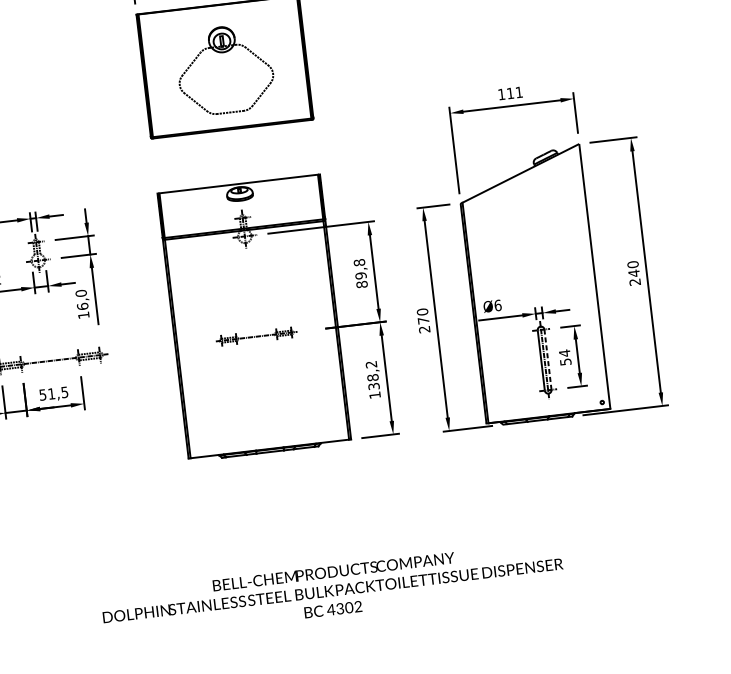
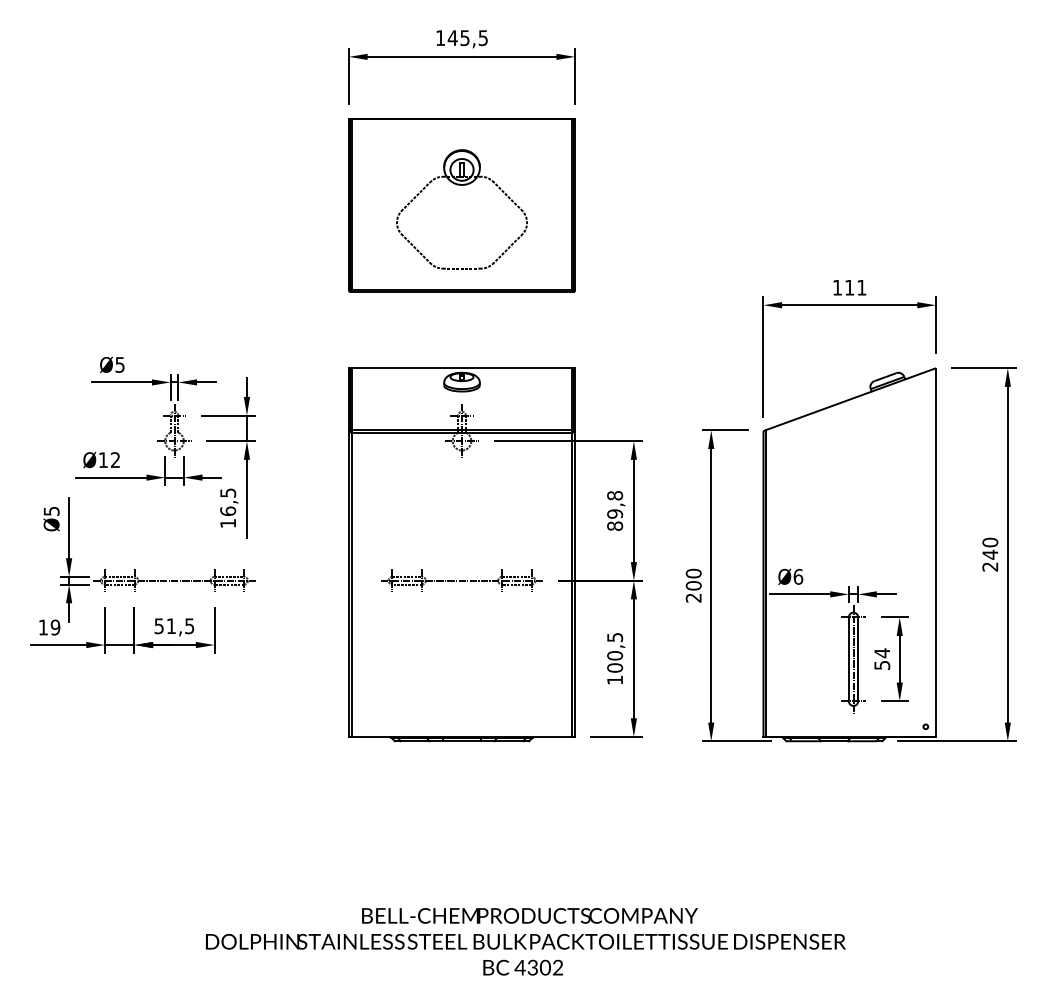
text: (81, 293) -> (228, 492), 16,0 -> 16,5
text: (423, 320) -> (693, 585), 270 -> 200
part: (256, 336) -> (461, 580), size x1.43
line: (548, 359) -> (858, 659), dashed -> solid
text: (373, 375) -> (615, 652), 138,2 -> 100,5

